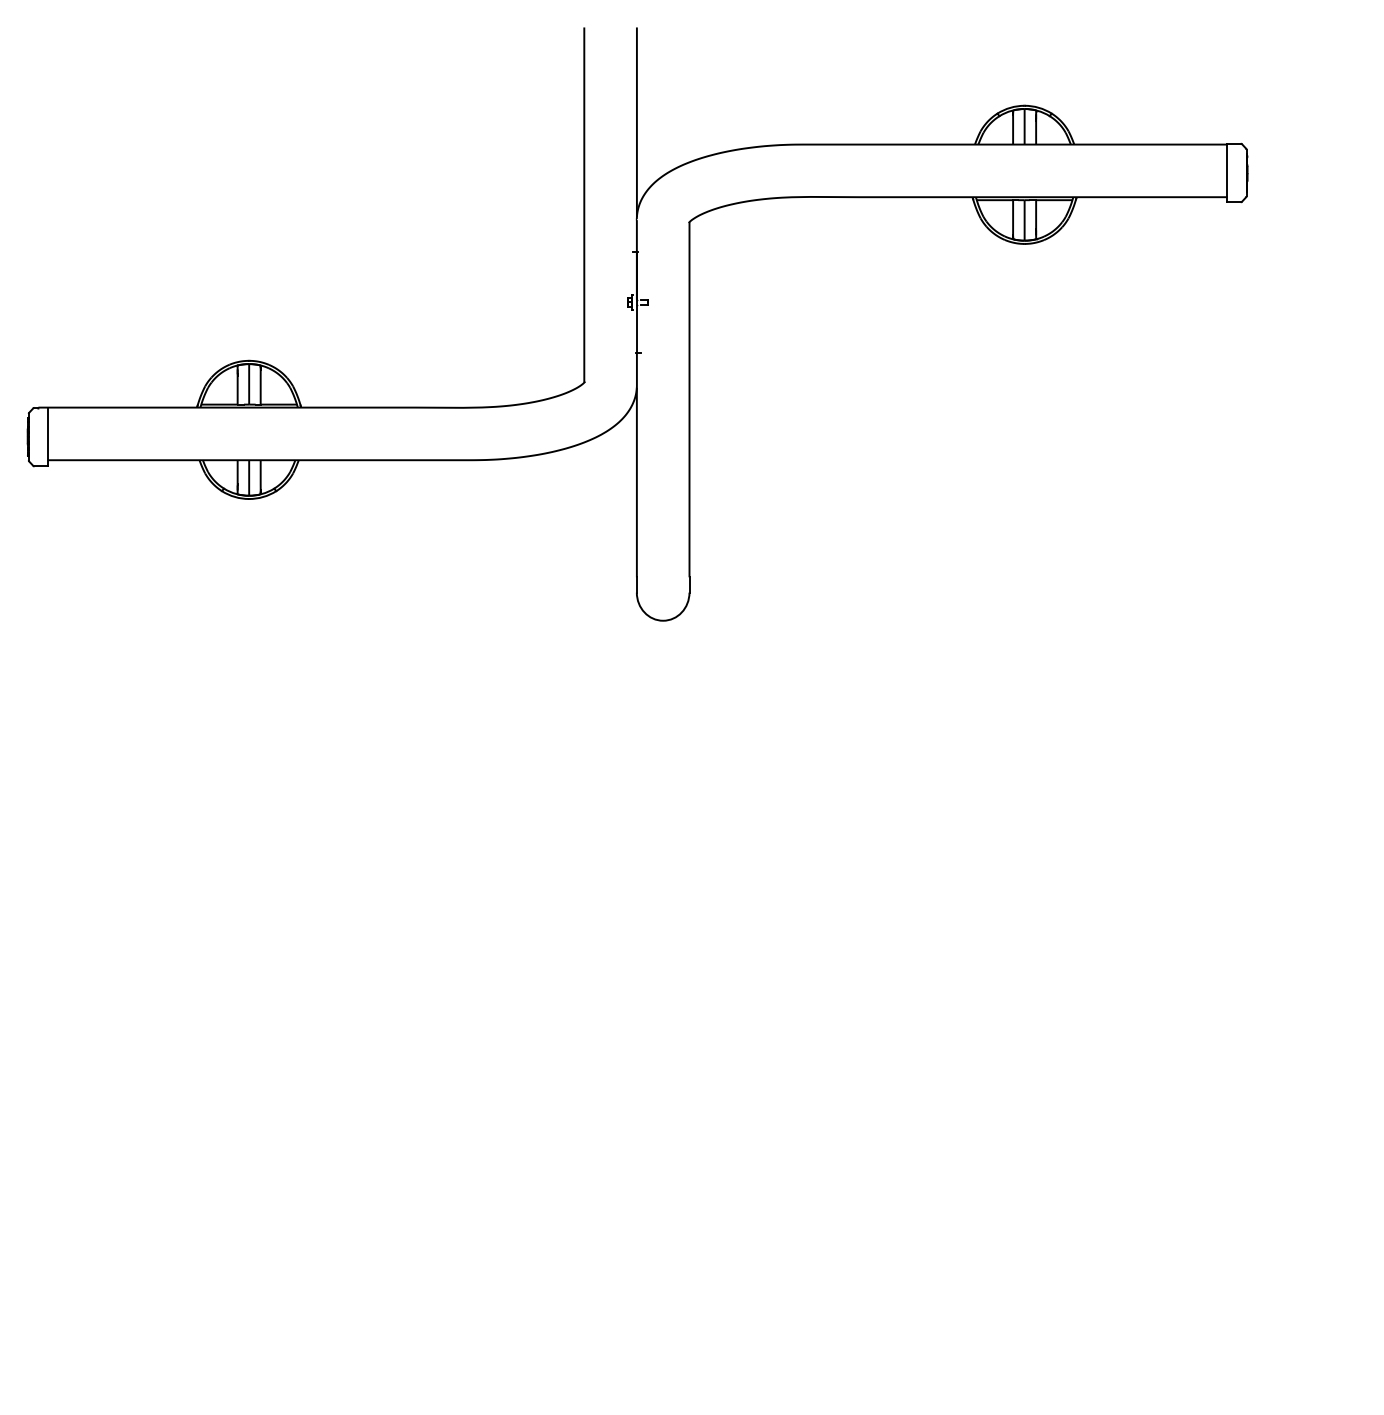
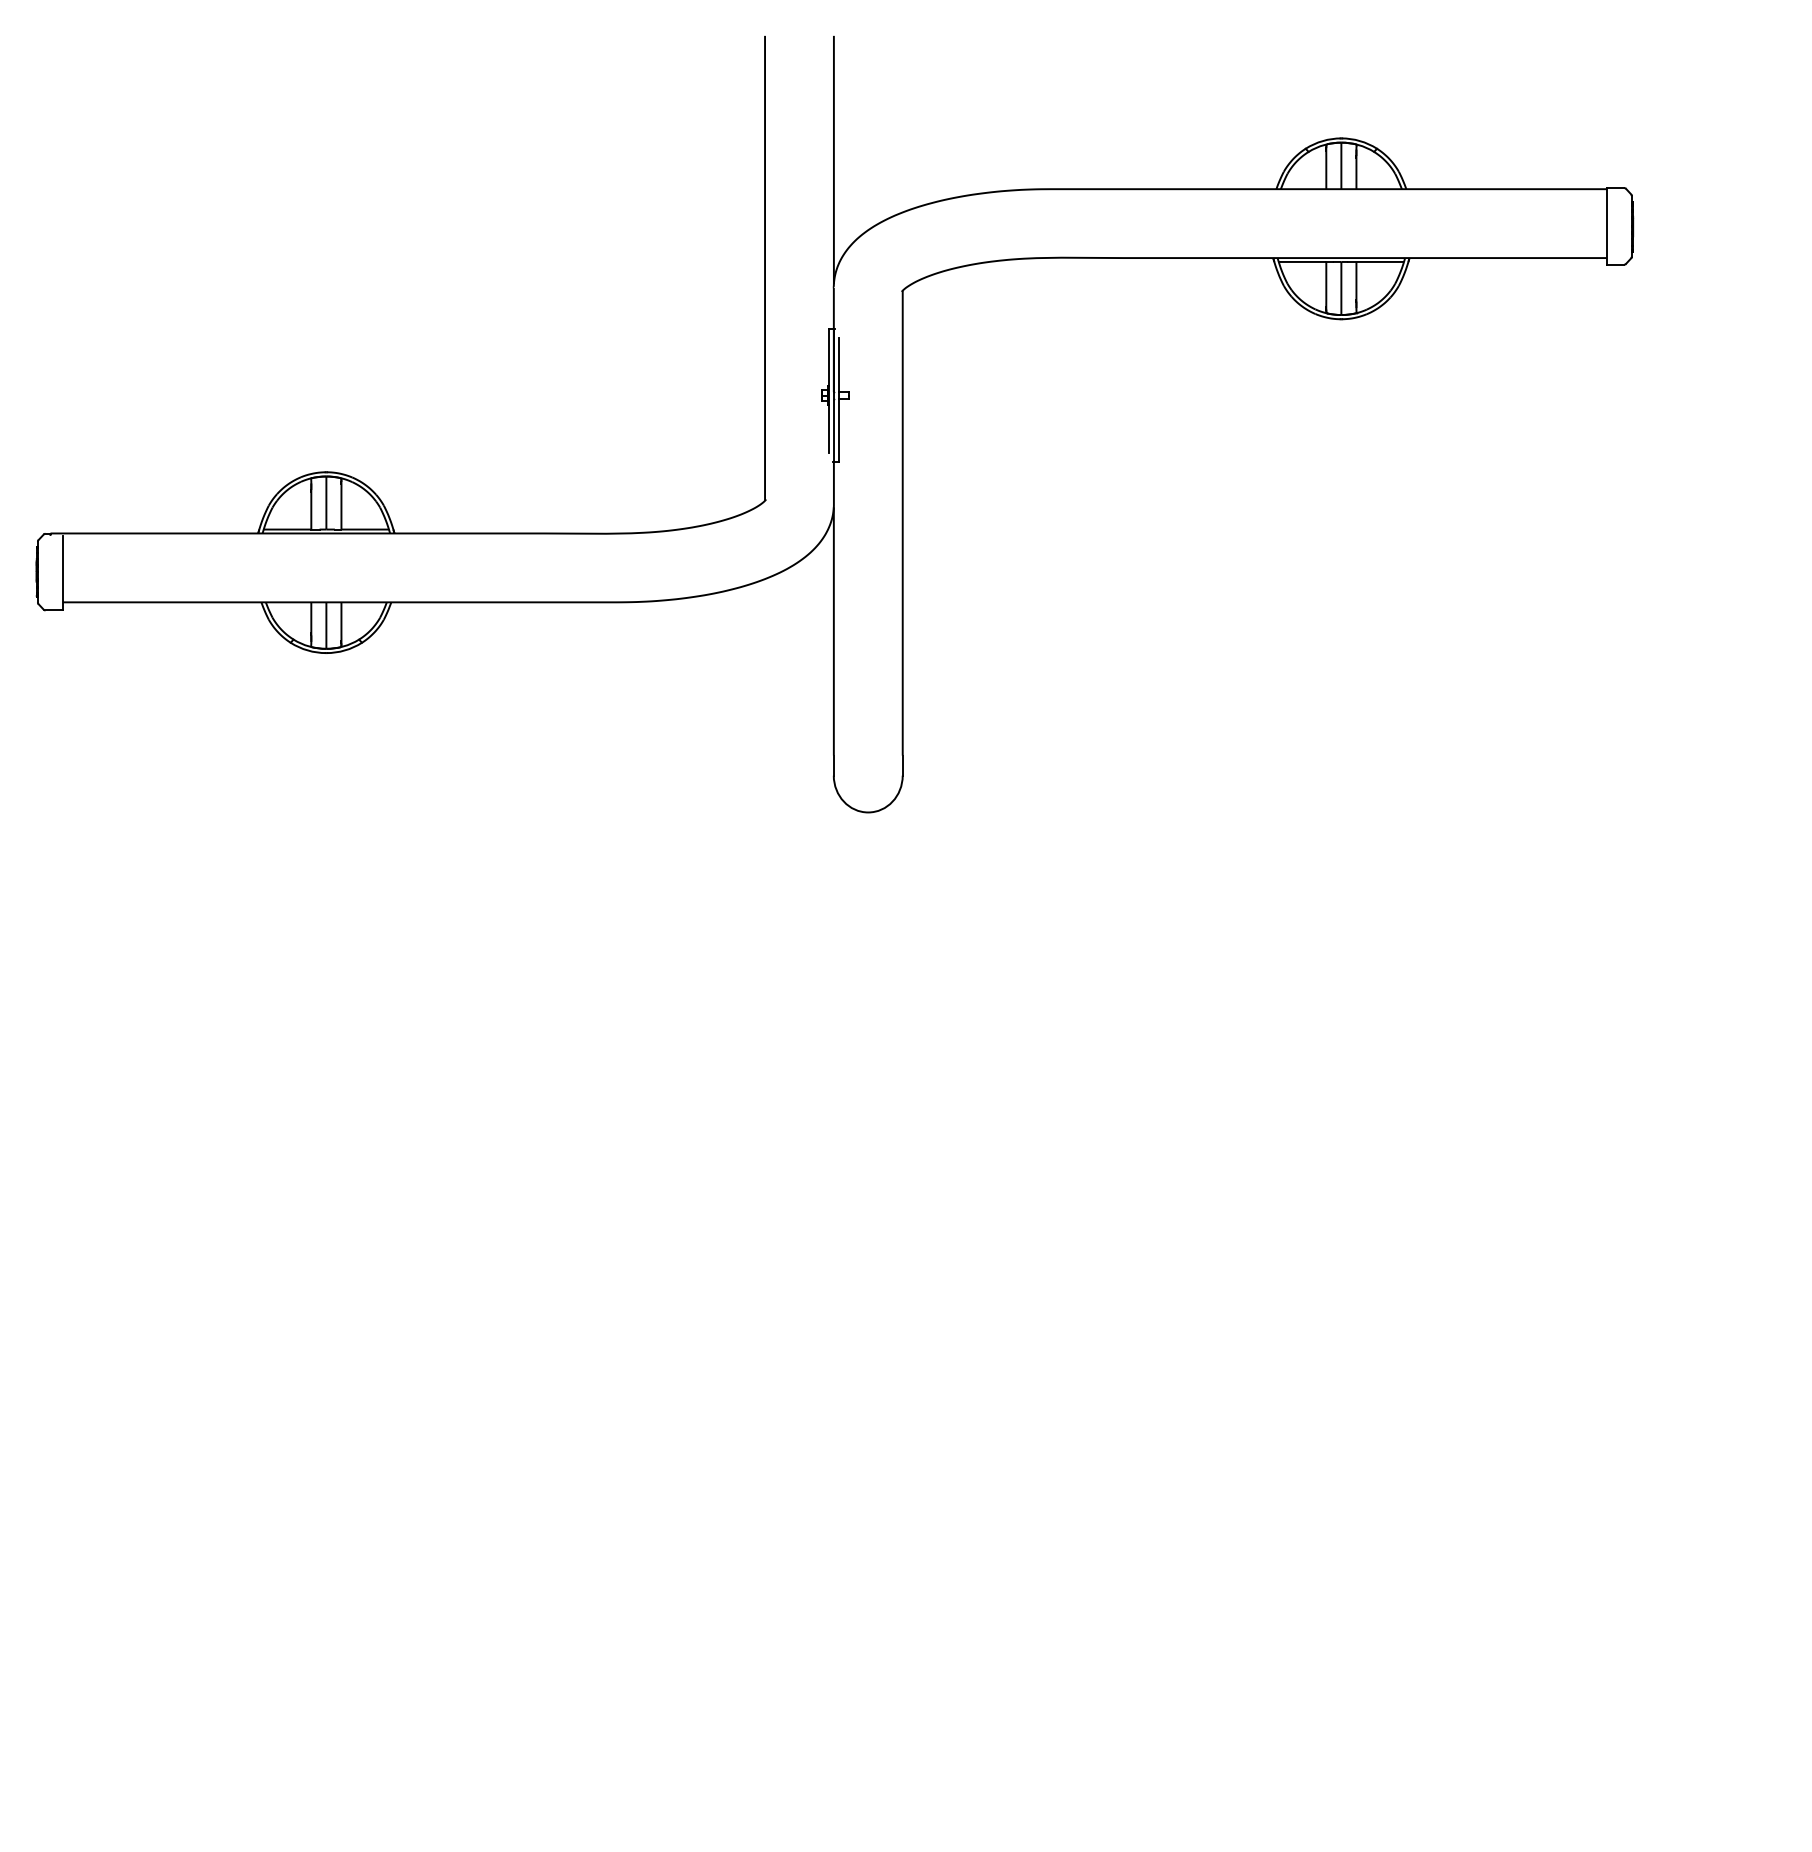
line: (633, 298) -> (829, 390), added
line: (640, 306) -> (838, 400), added

